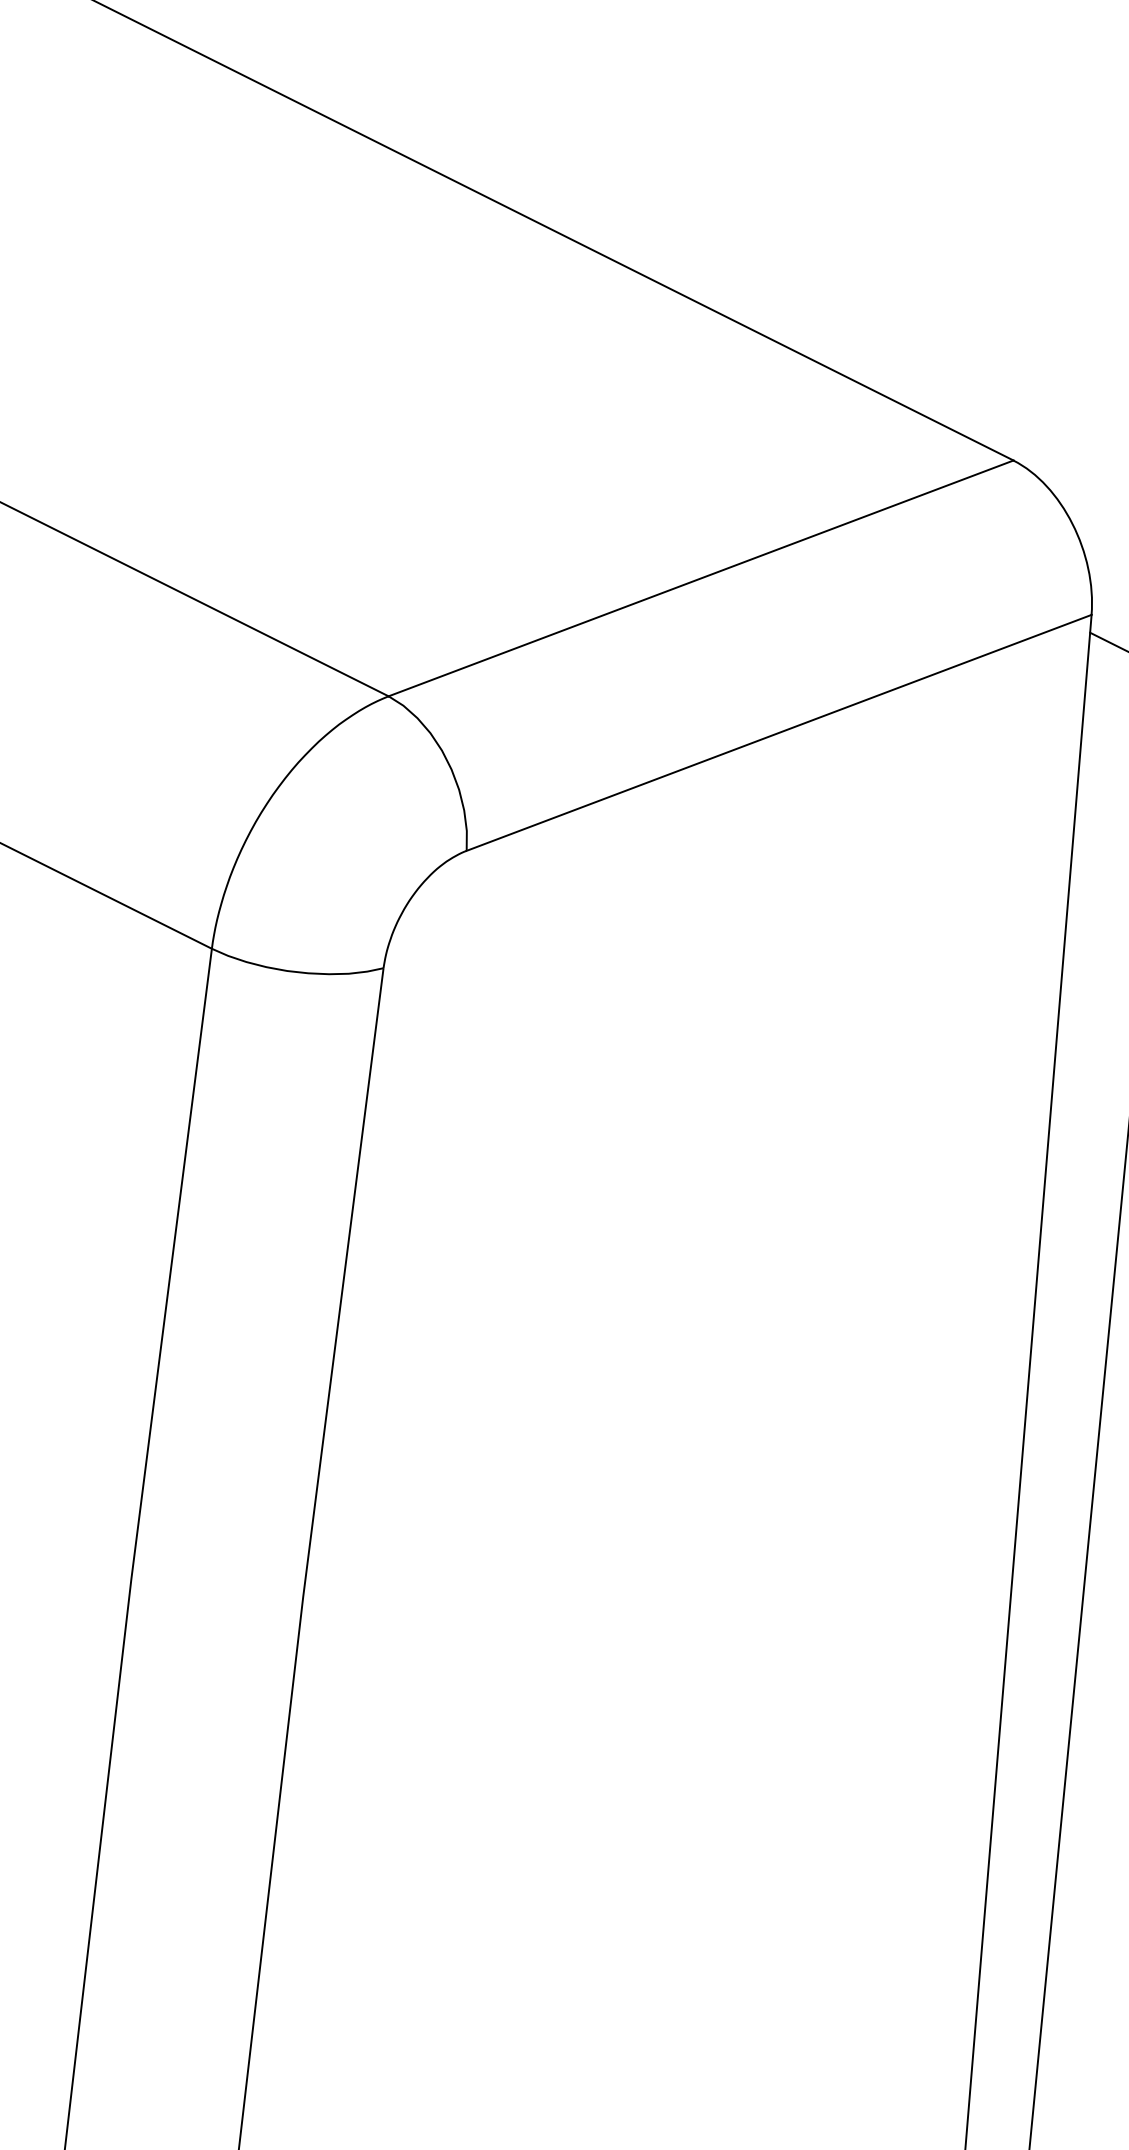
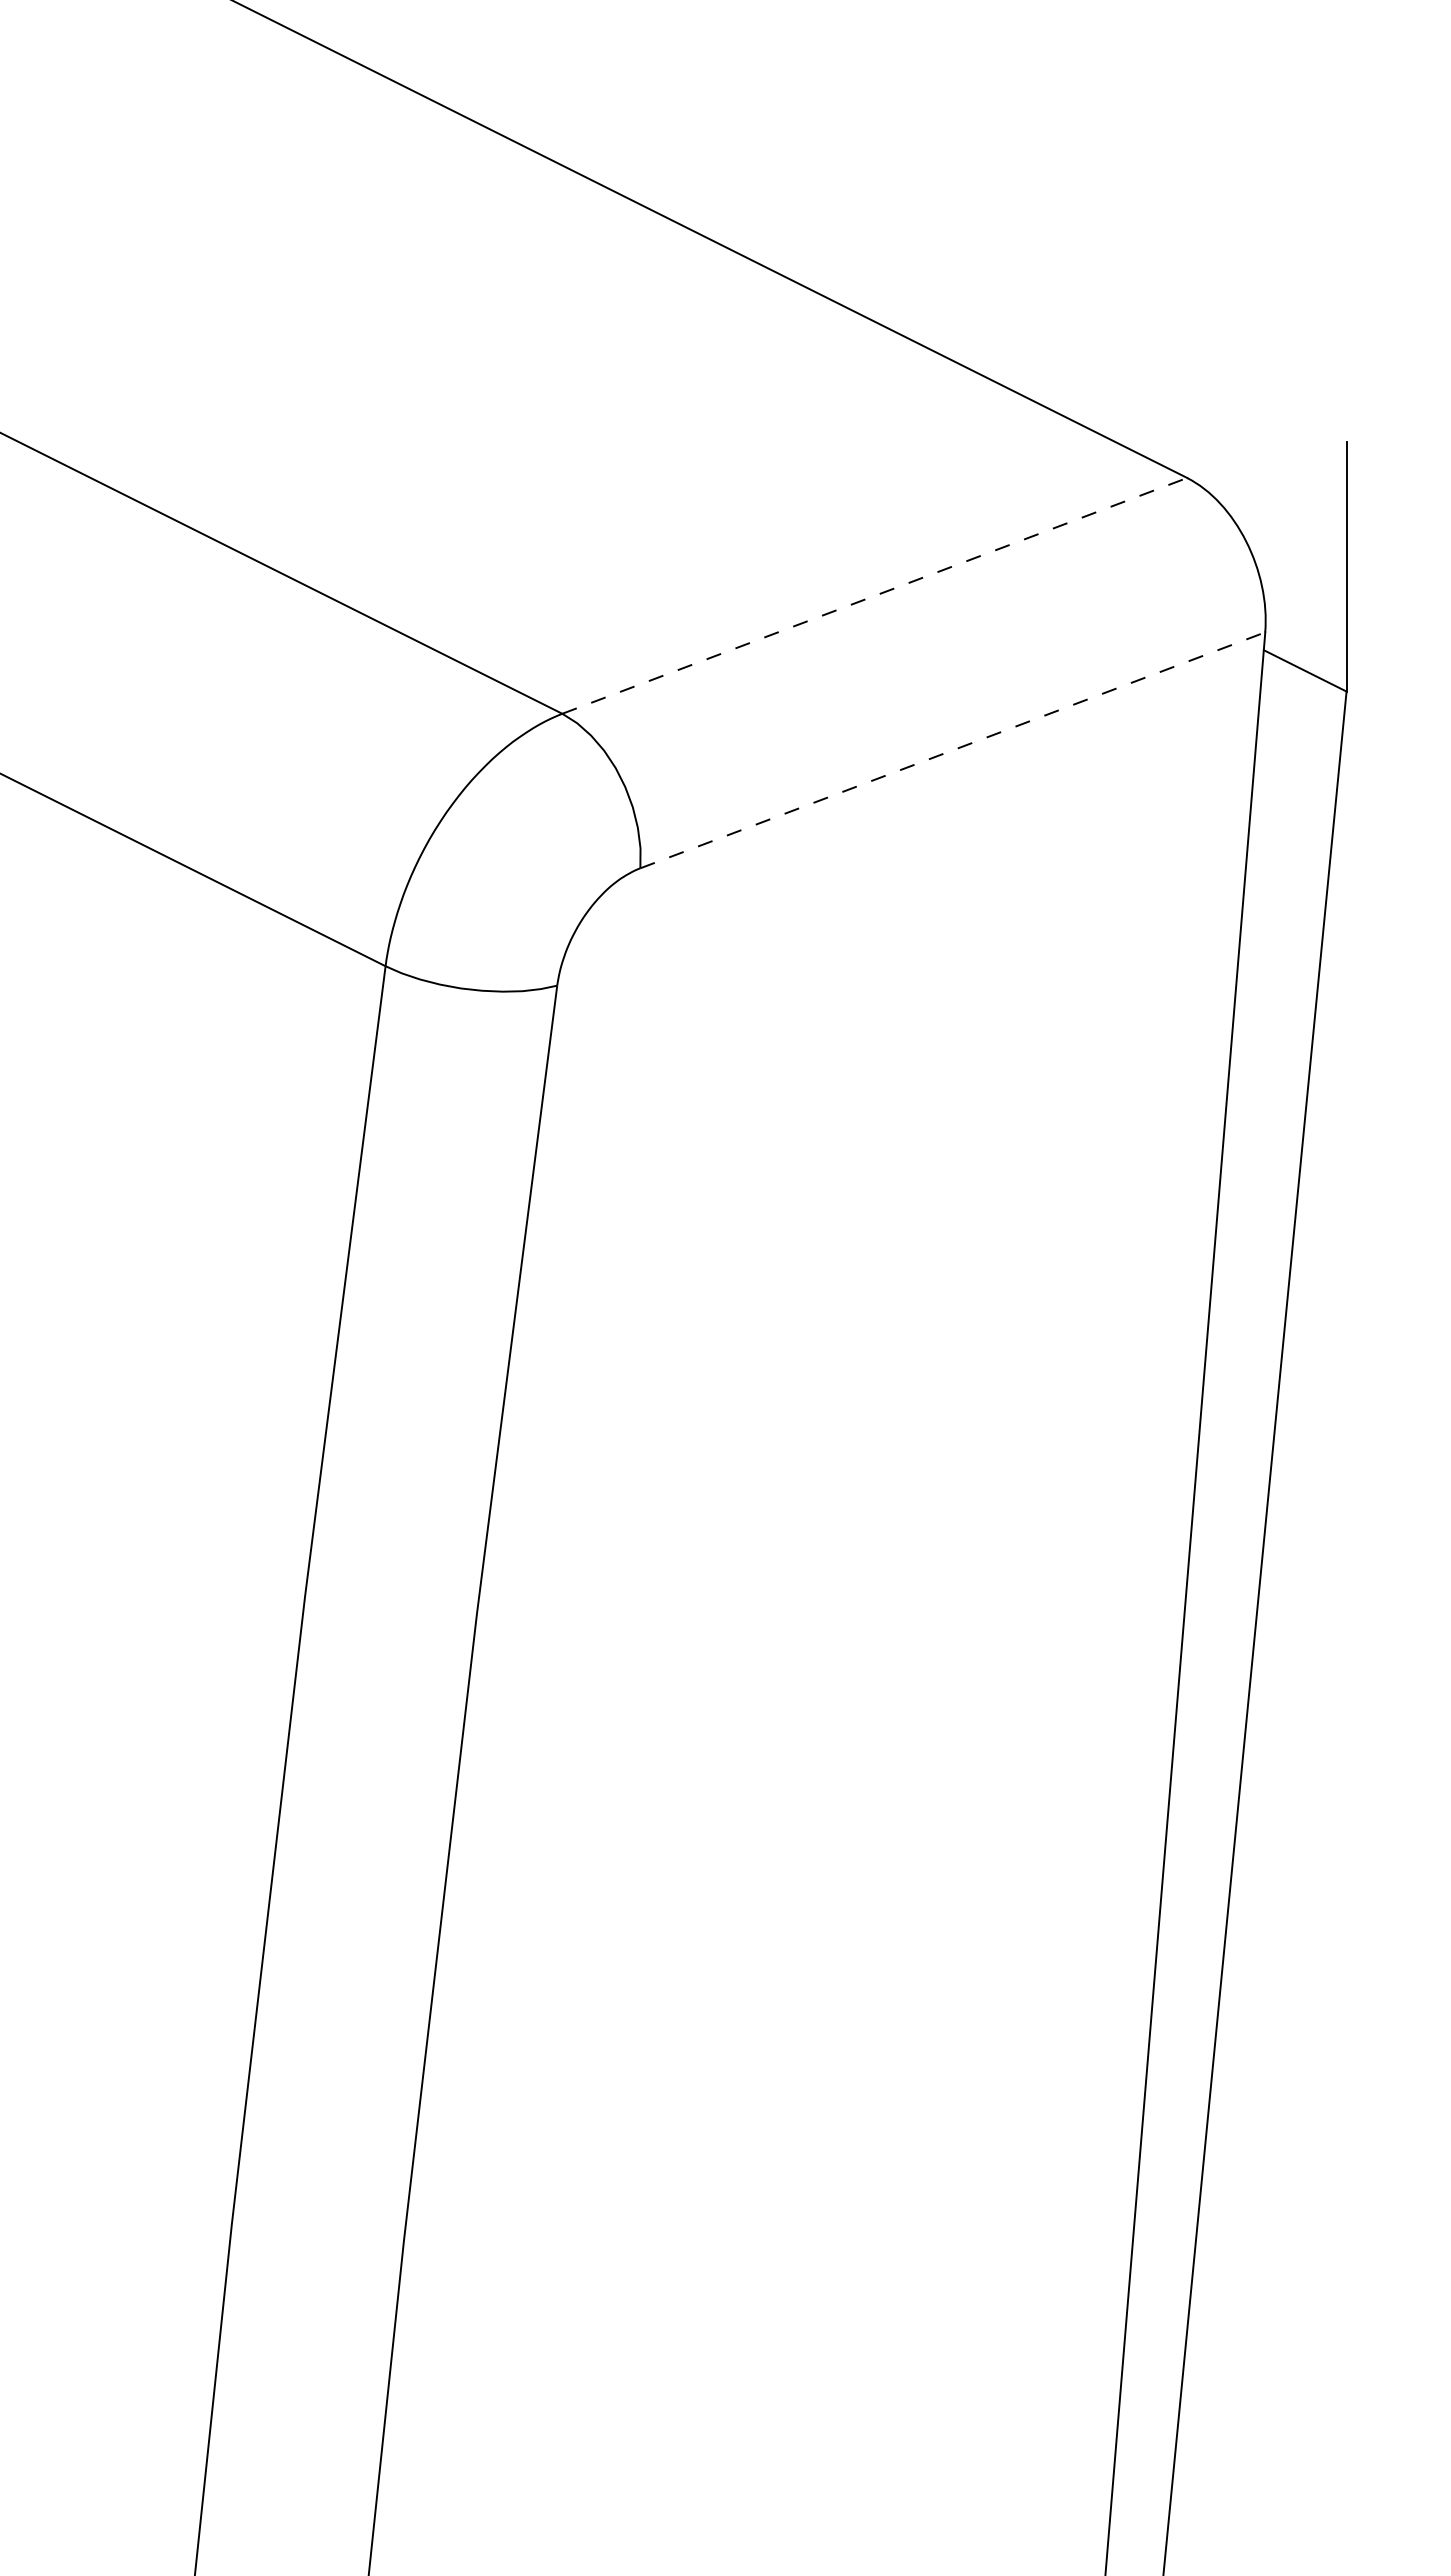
line: (700, 578) -> (874, 595), solid -> dashed
line: (778, 733) -> (952, 750), solid -> dashed

